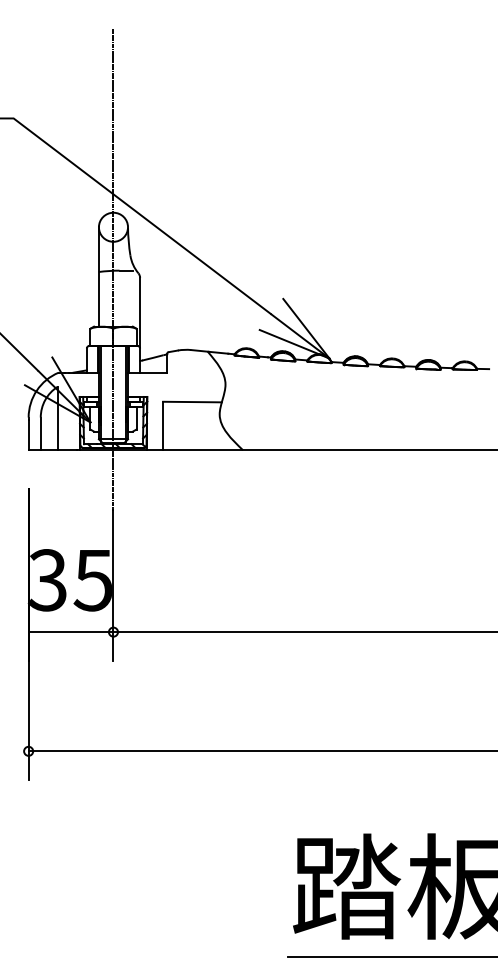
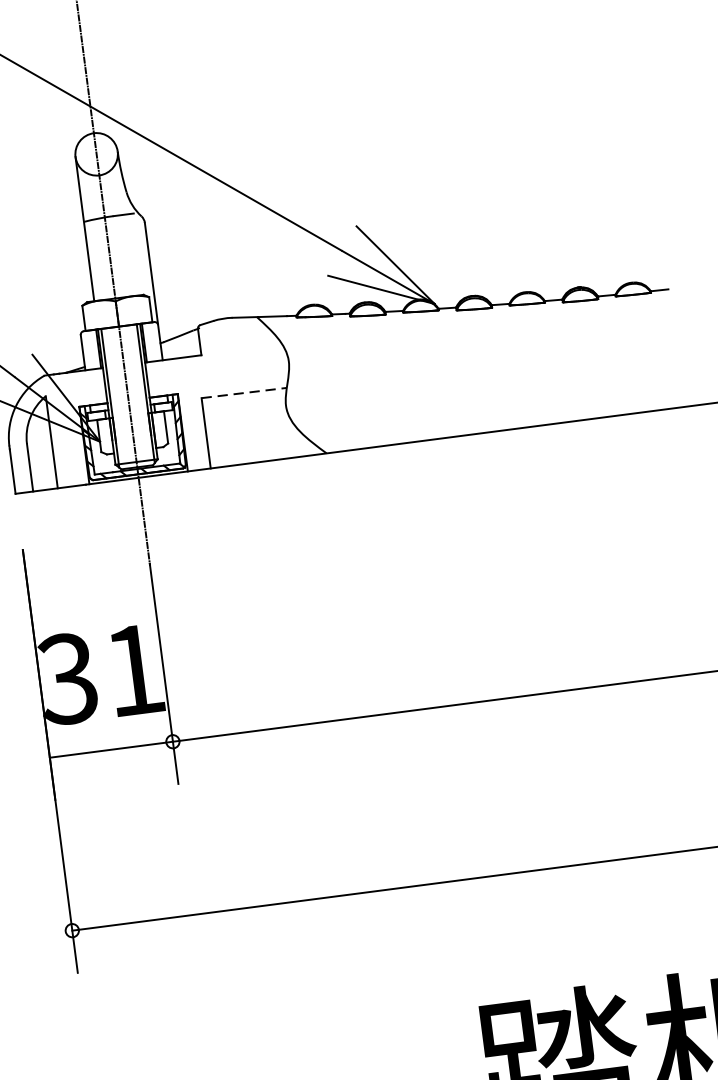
line: (192, 402) -> (244, 393), solid -> dashed
text: (92, 580) -> (132, 670), 35 -> 31

